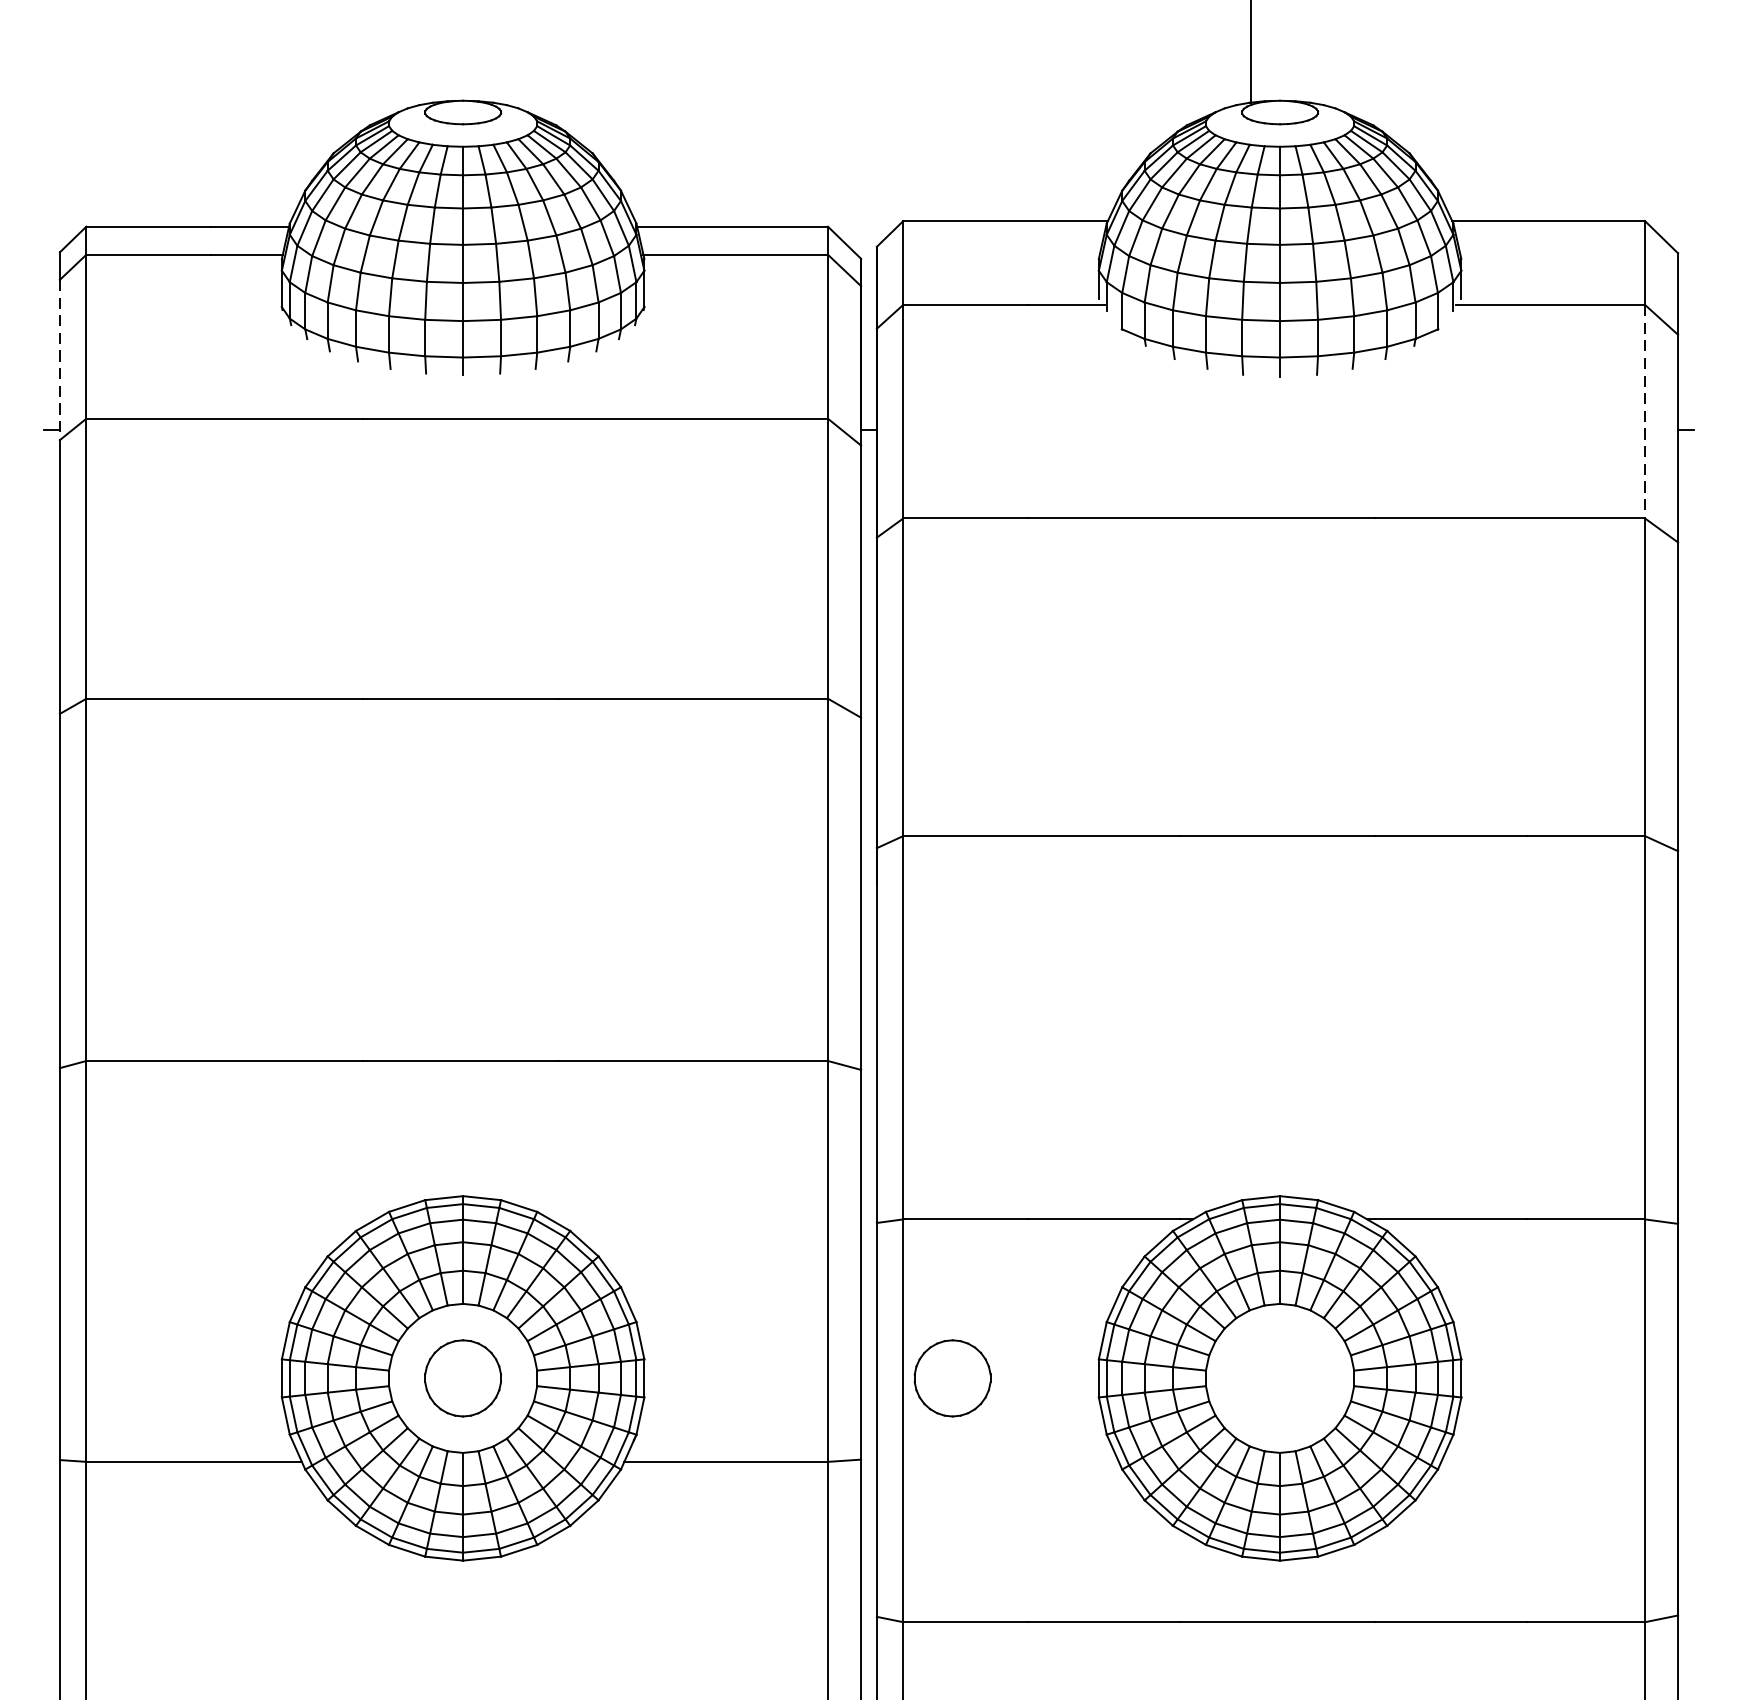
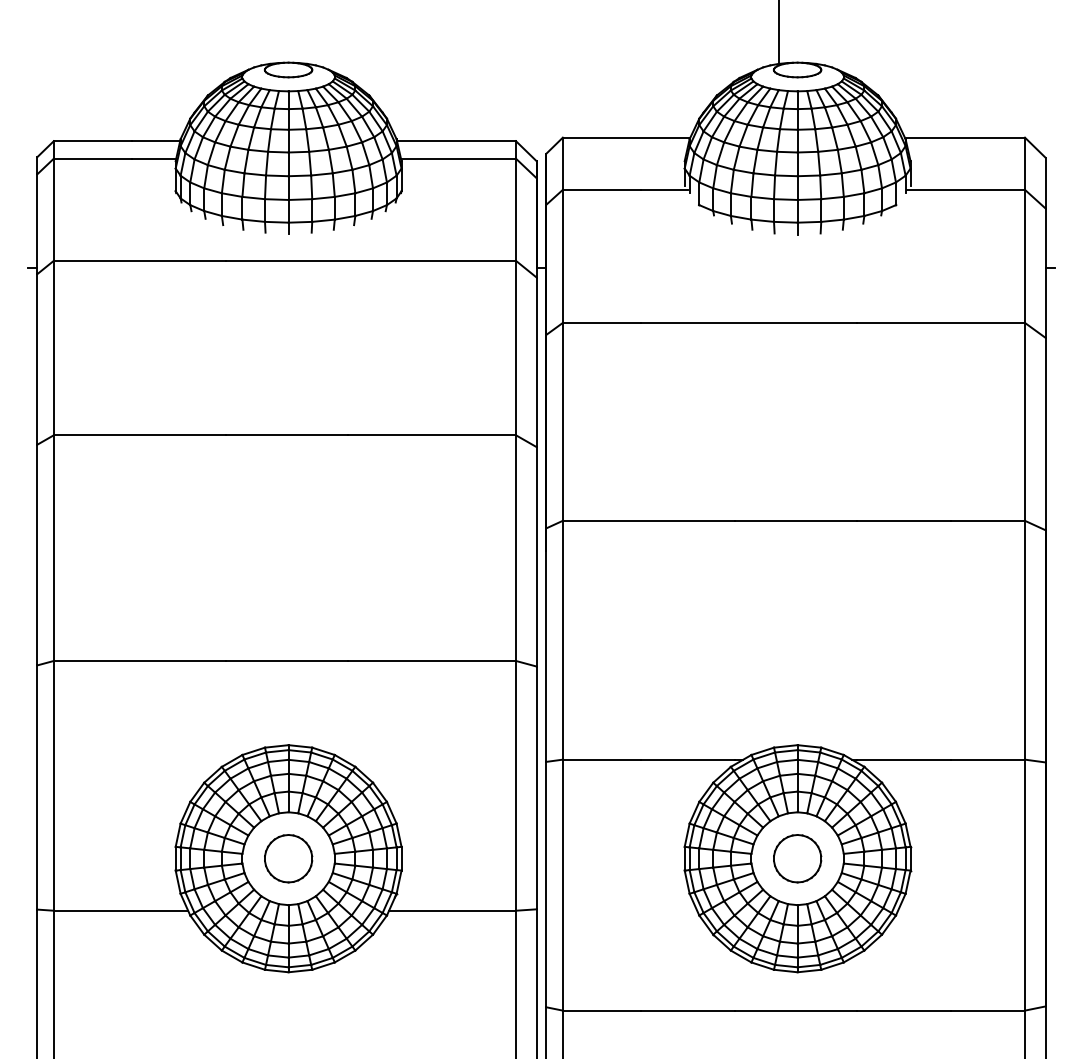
line: (60, 360) -> (37, 224), dashed -> solid
line: (1645, 411) -> (1025, 256), dashed -> solid
part: (952, 1378) -> (797, 858), moved

